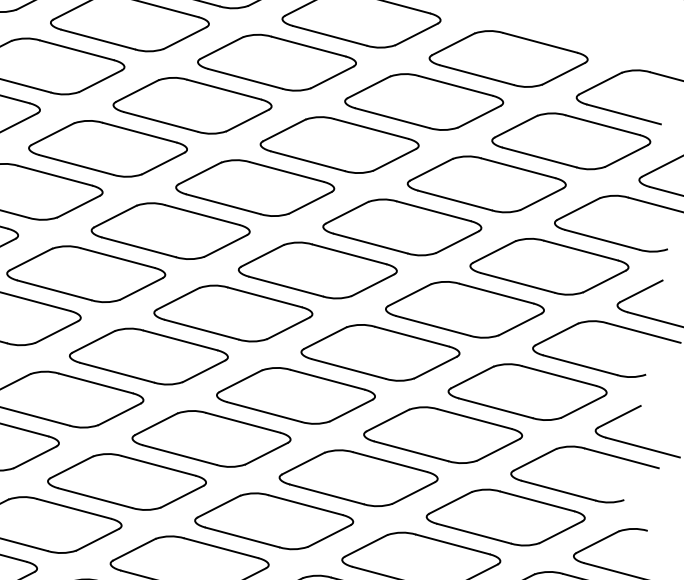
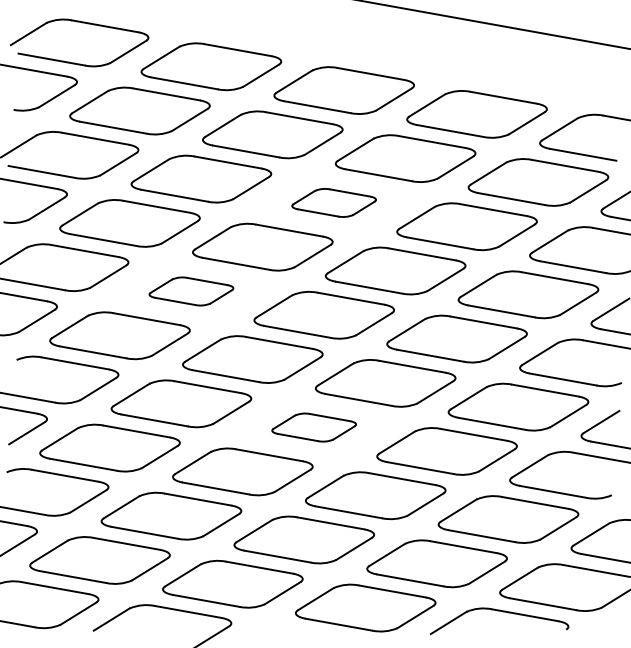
part: (338, 144) -> (333, 202), size x0.6
part: (170, 231) -> (191, 291), size x0.6
part: (295, 395) -> (313, 427), size x0.6

